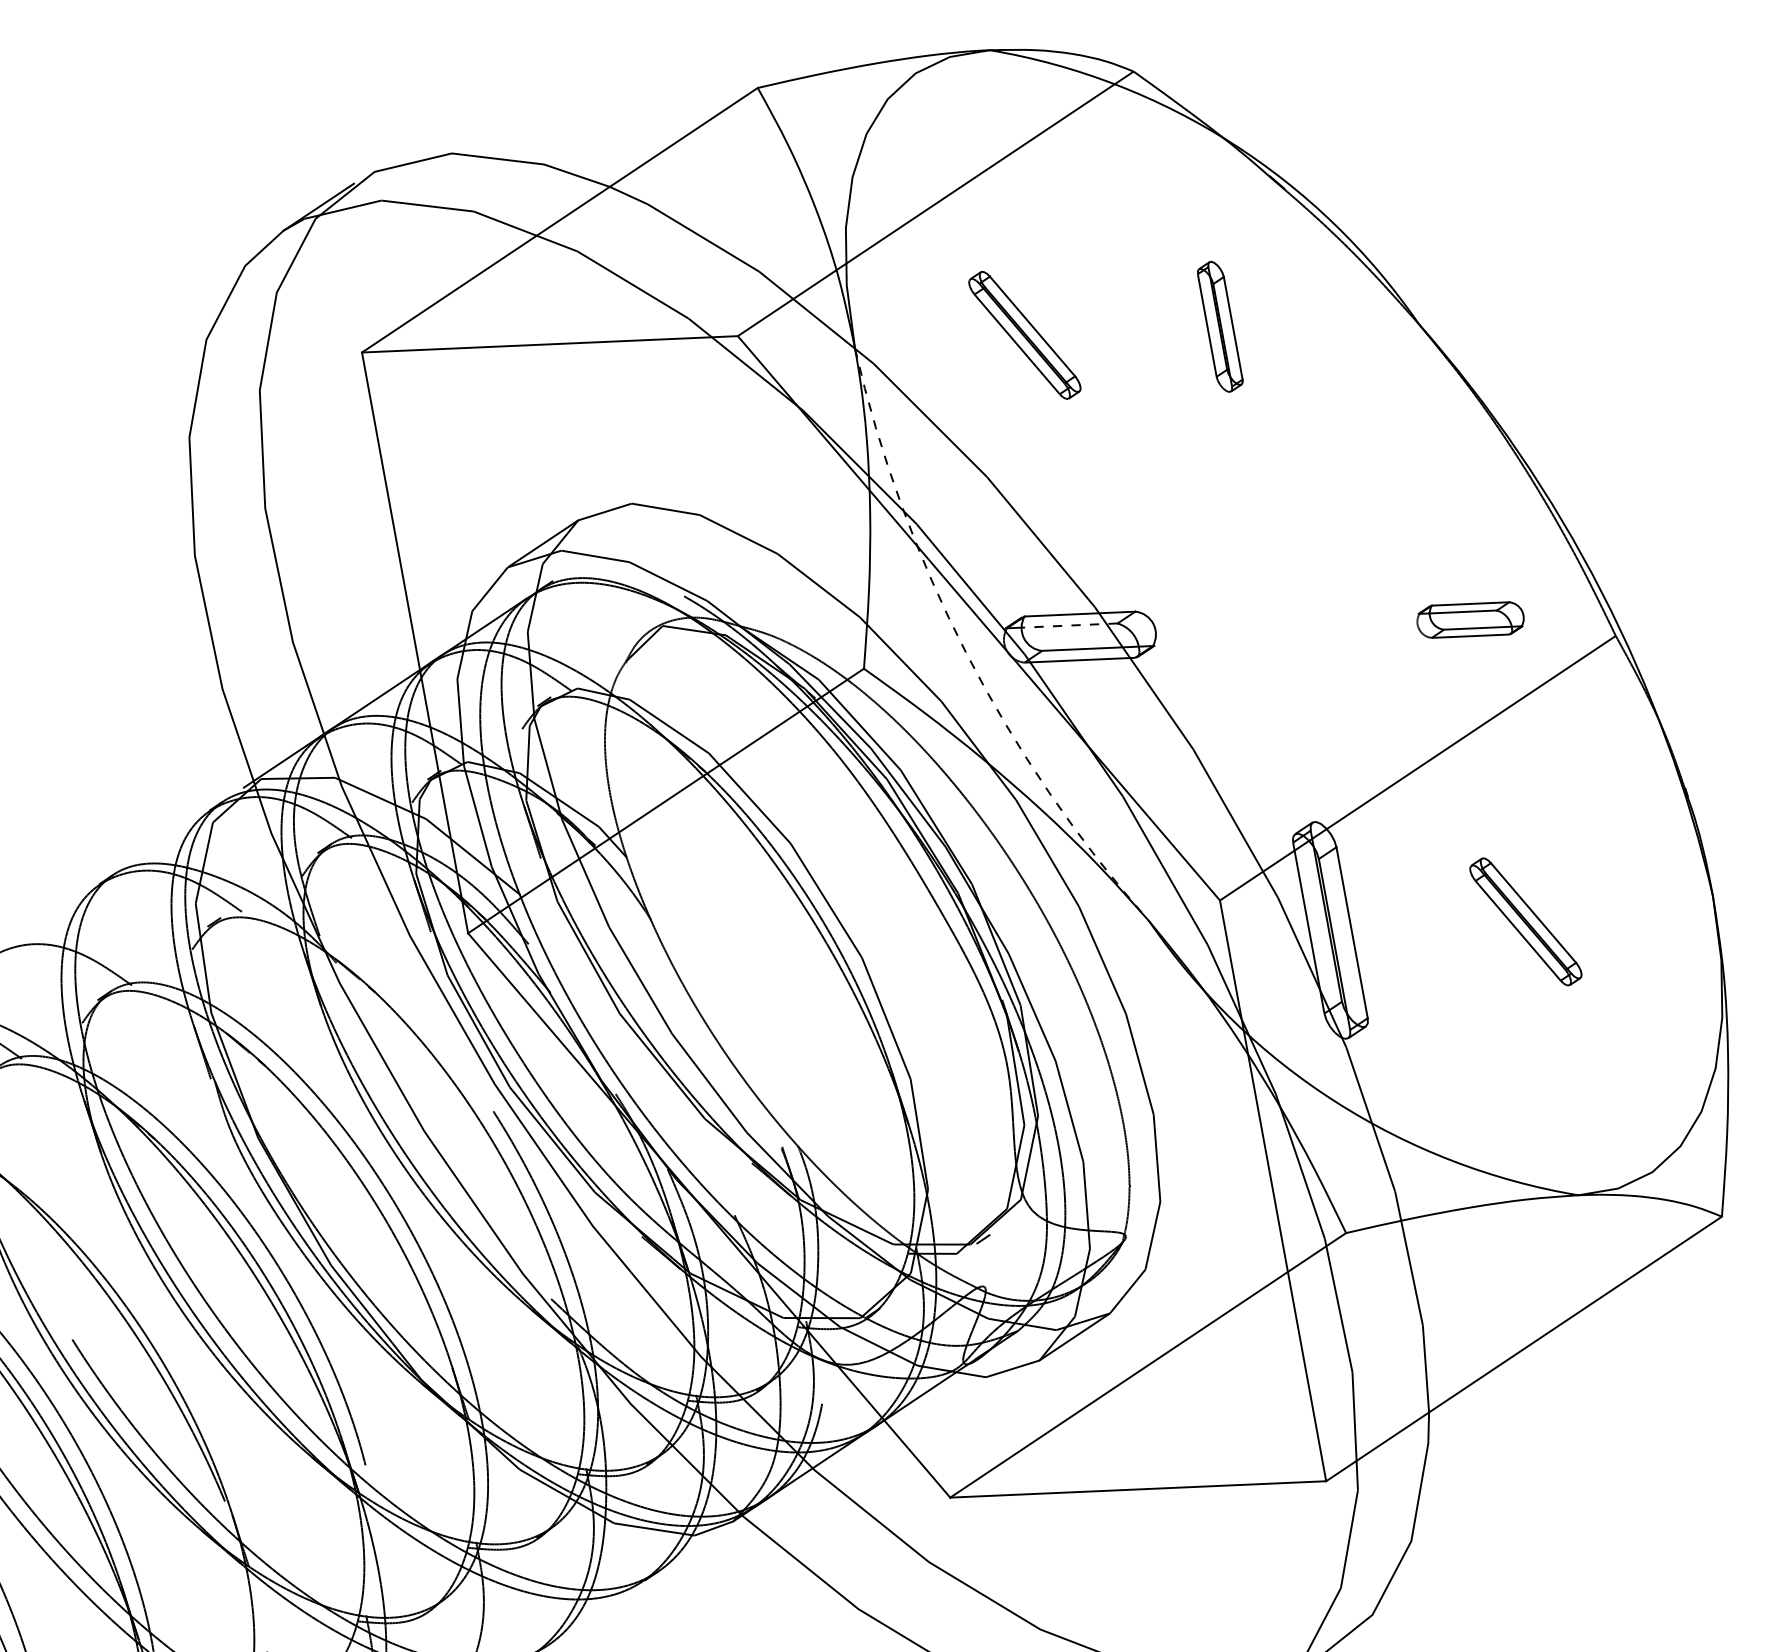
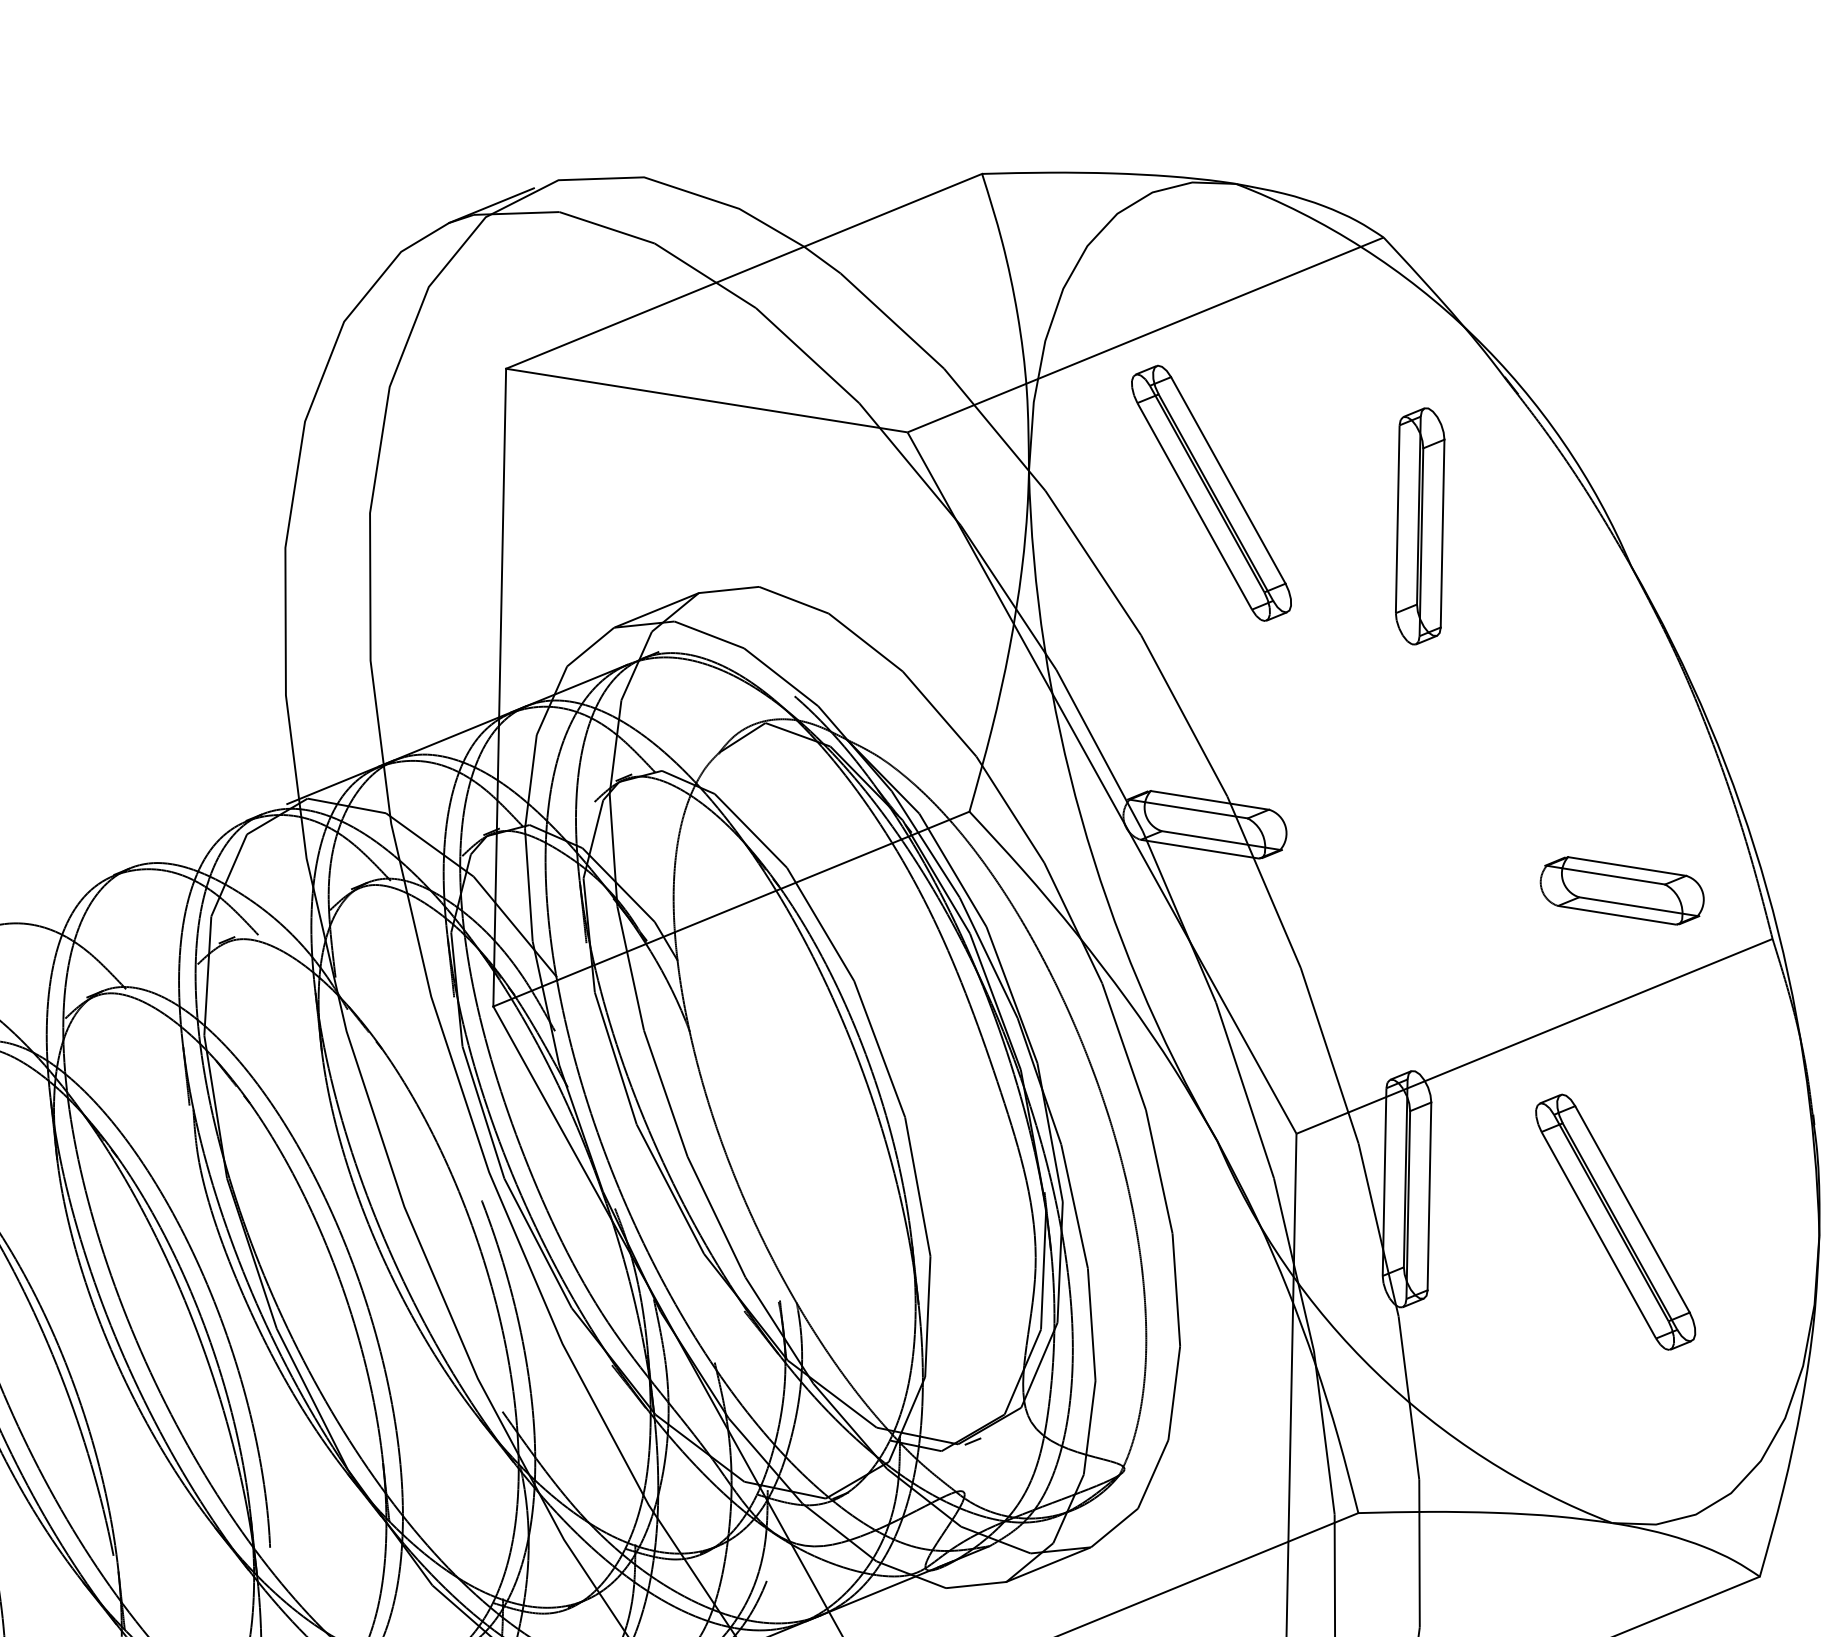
part: (1220, 326) -> (1420, 526), size x1.67
part: (1024, 335) -> (1211, 493), size x1.67
part: (1470, 619) -> (1622, 890), size x1.43
line: (1068, 625) -> (1195, 809), dashed -> solid
arc: (966, 653) -> (1081, 817), dashed -> solid
part: (1525, 921) -> (1615, 1221), size x1.67

